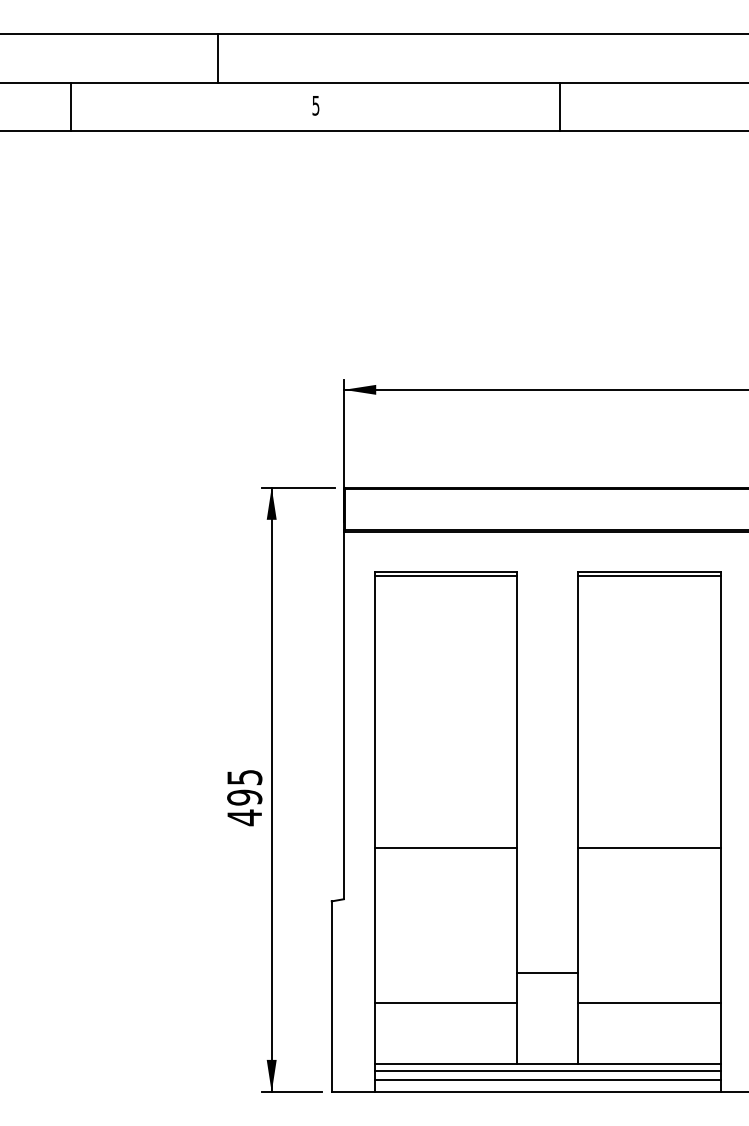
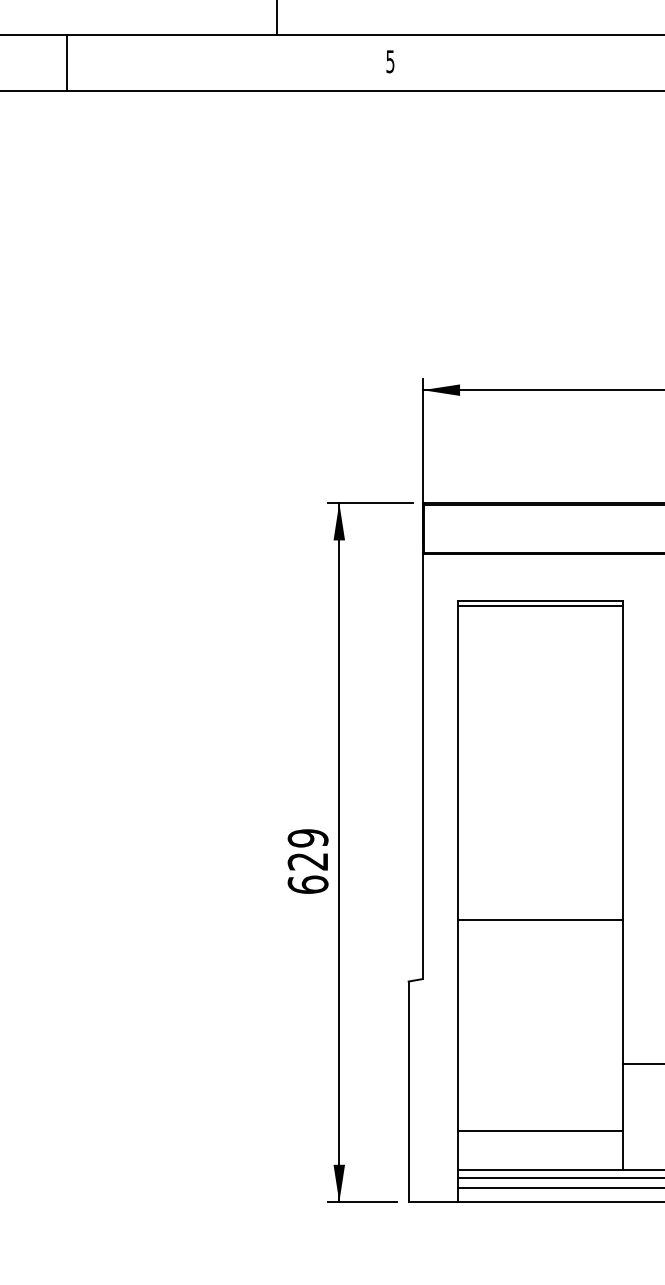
line: (71, 106) -> (67, 62), moved
text: (244, 797) -> (307, 861), 495 -> 629
line: (445, 1003) -> (540, 1131), moved

